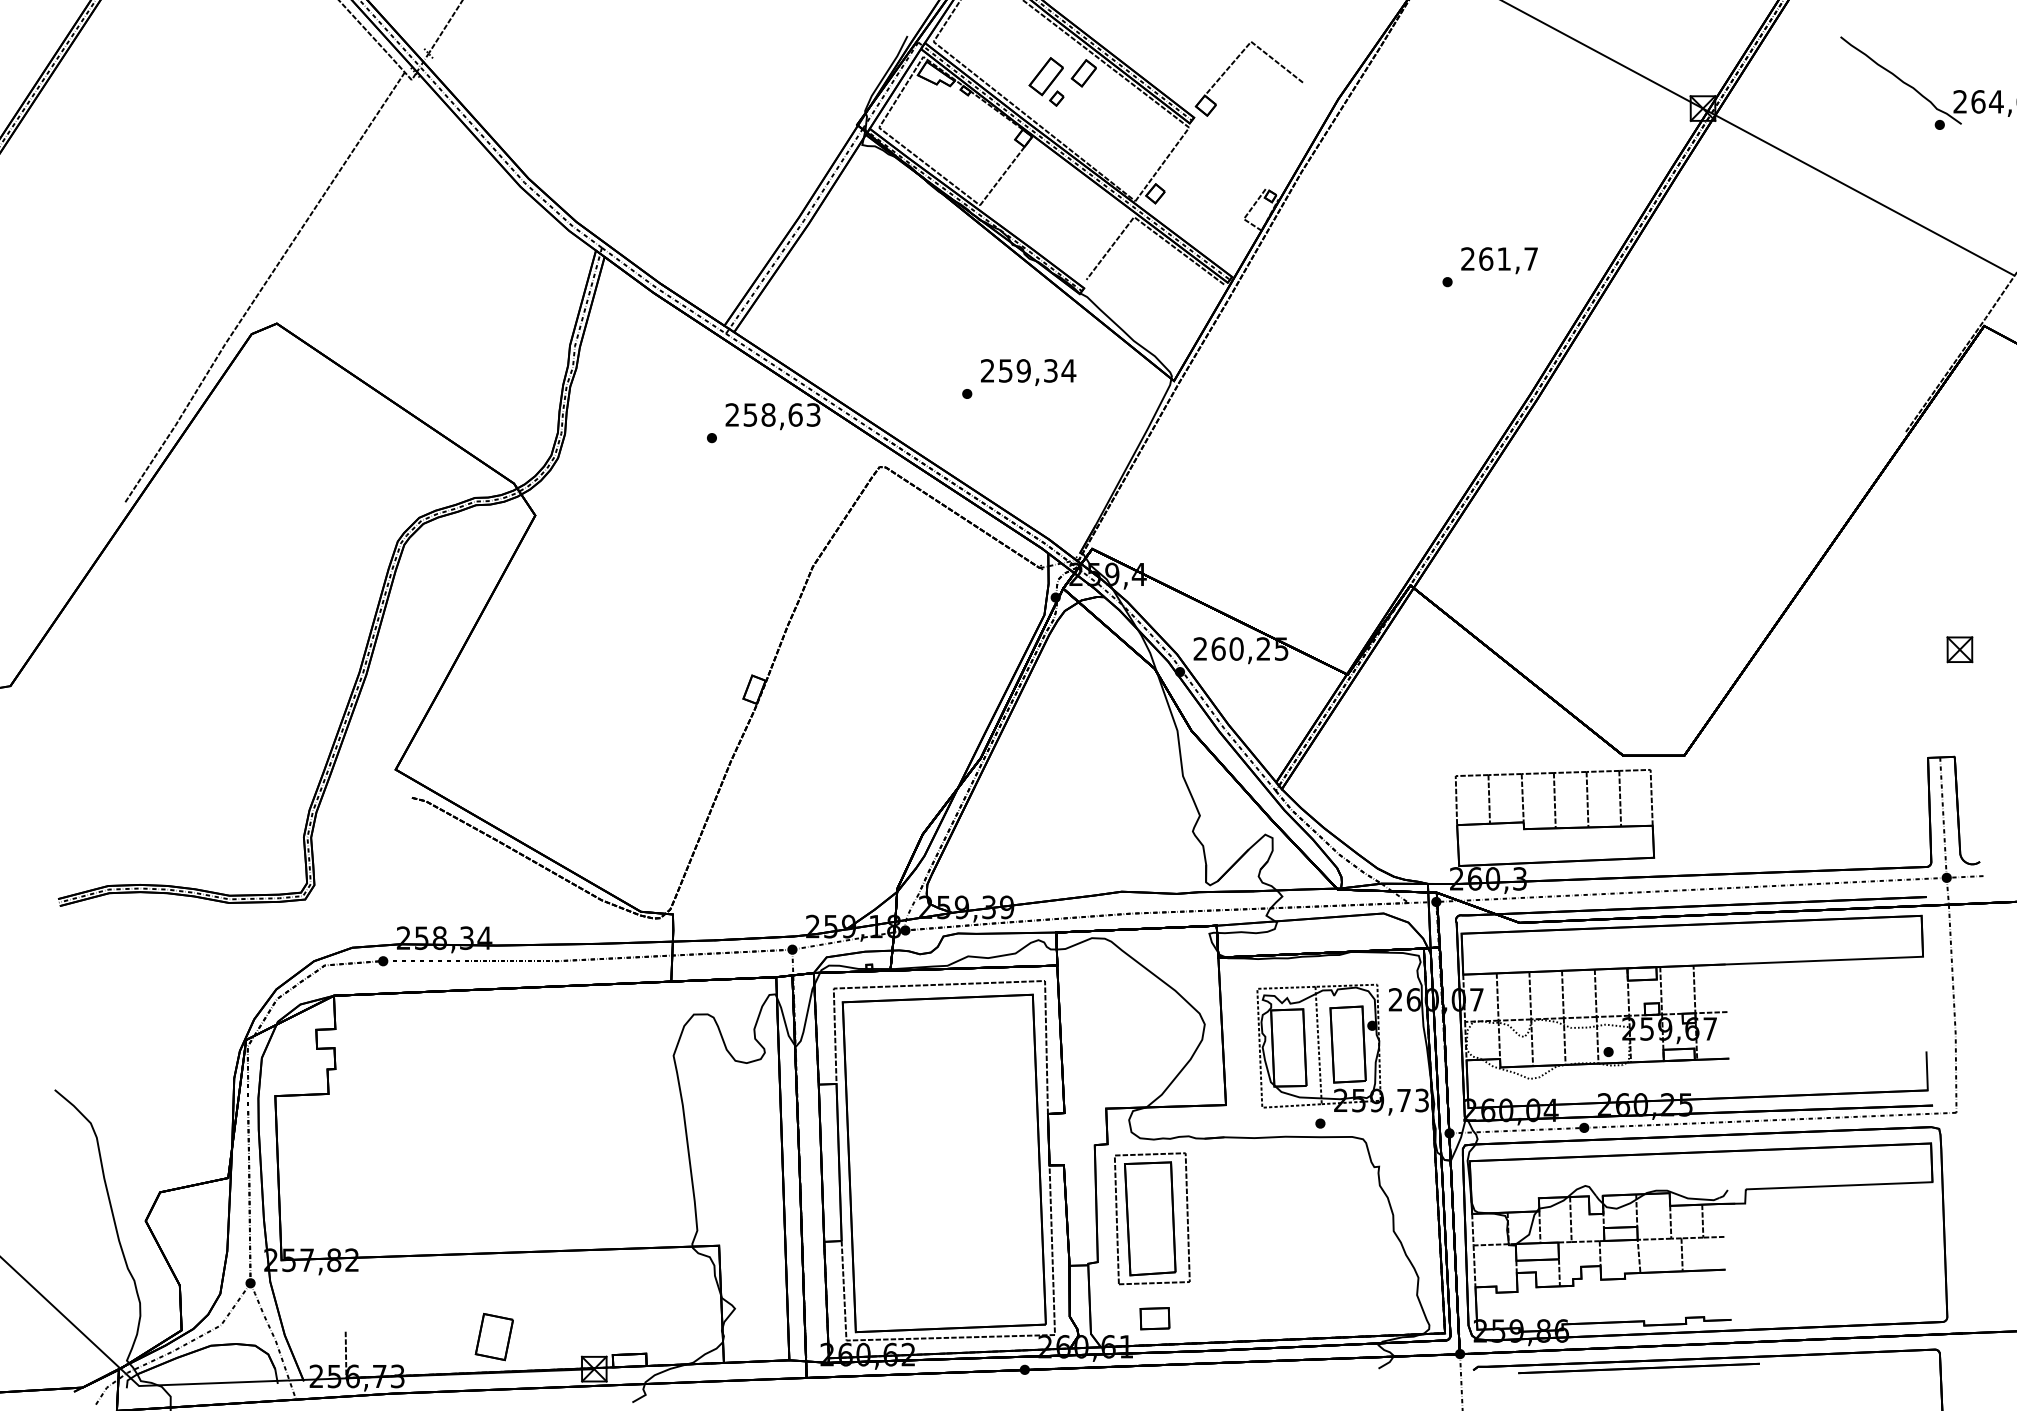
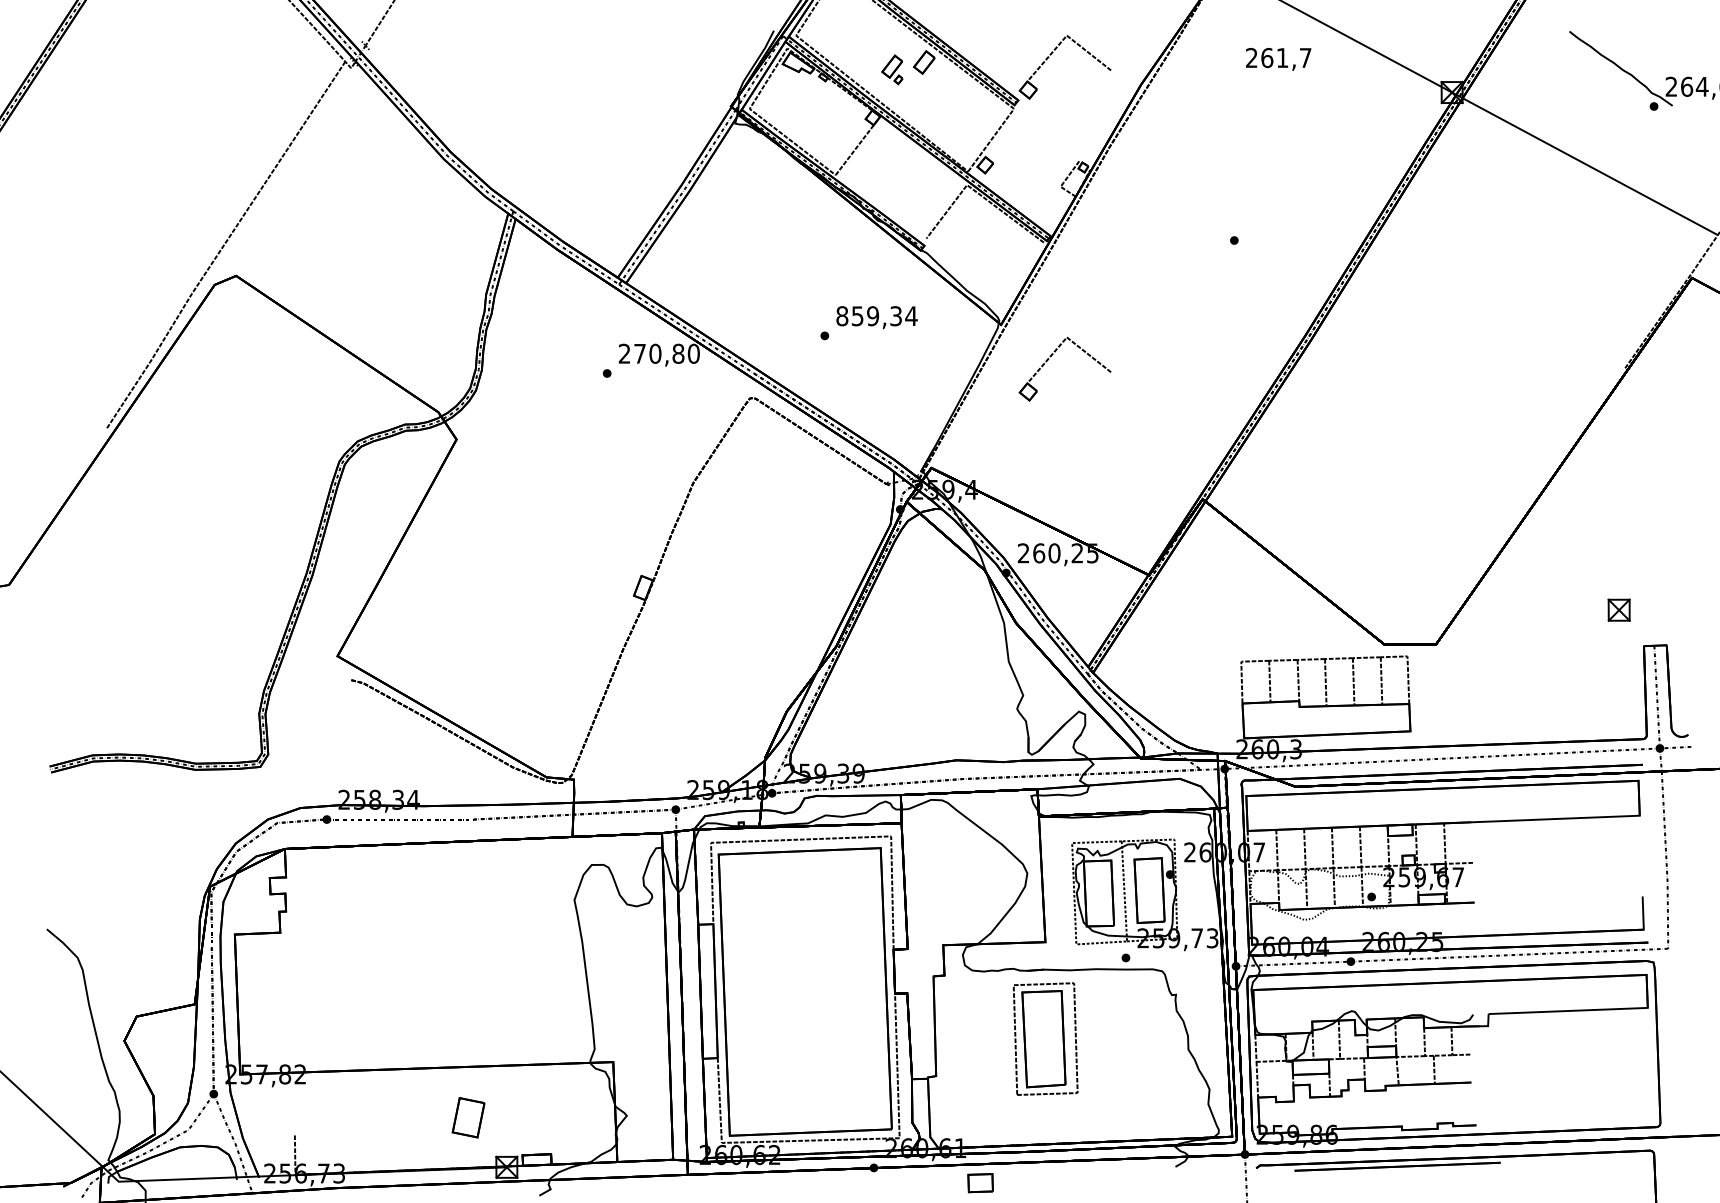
part: (1046, 81) -> (892, 69), size x0.7
text: (1499, 260) -> (1278, 59), moved
text: (987, 370) -> (842, 315), 259,34 -> 859,34
text: (781, 414) -> (666, 353), 258,63 -> 270,80
part: (1230, 421) -> (1049, 359), added
part: (1959, 649) -> (1618, 610), moved
part: (1152, 1218) -> (1045, 1038), moved
part: (1154, 1318) -> (980, 1182), moved
part: (493, 1337) -> (467, 1118), moved

